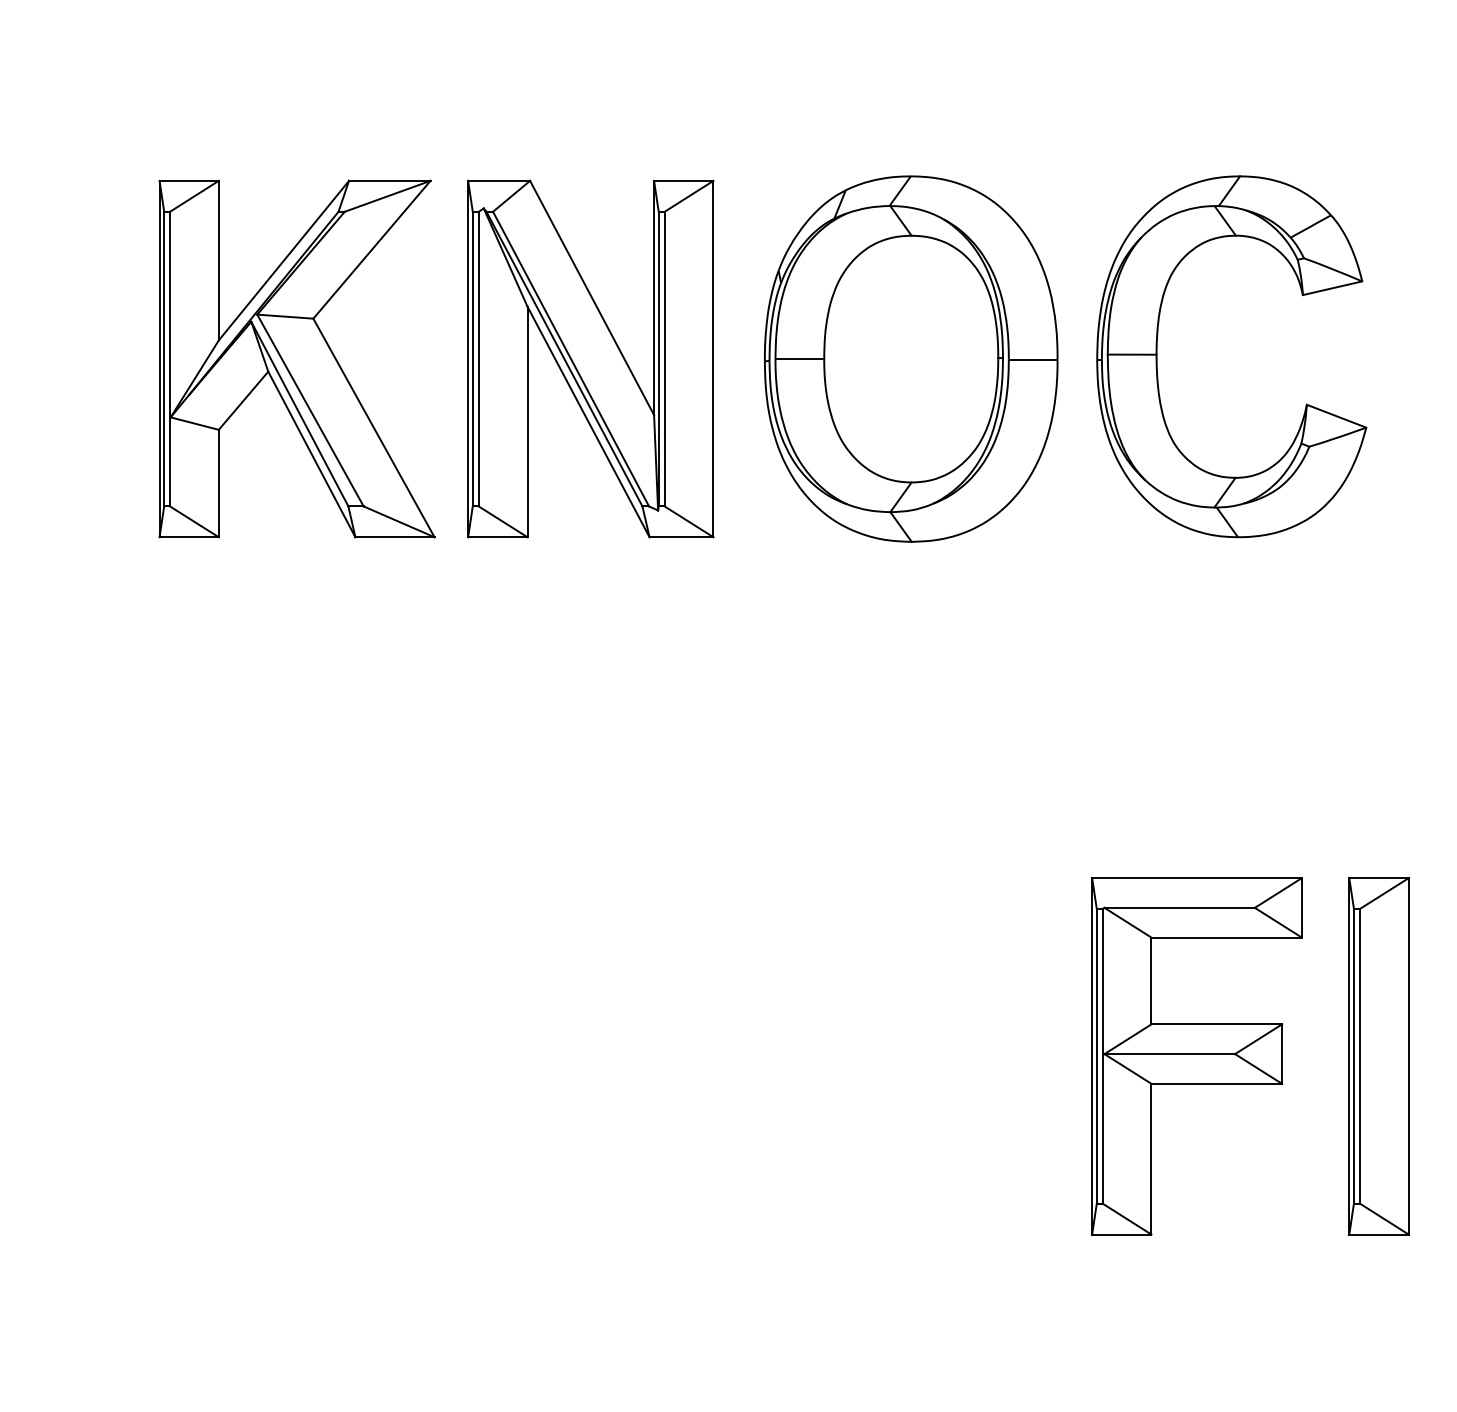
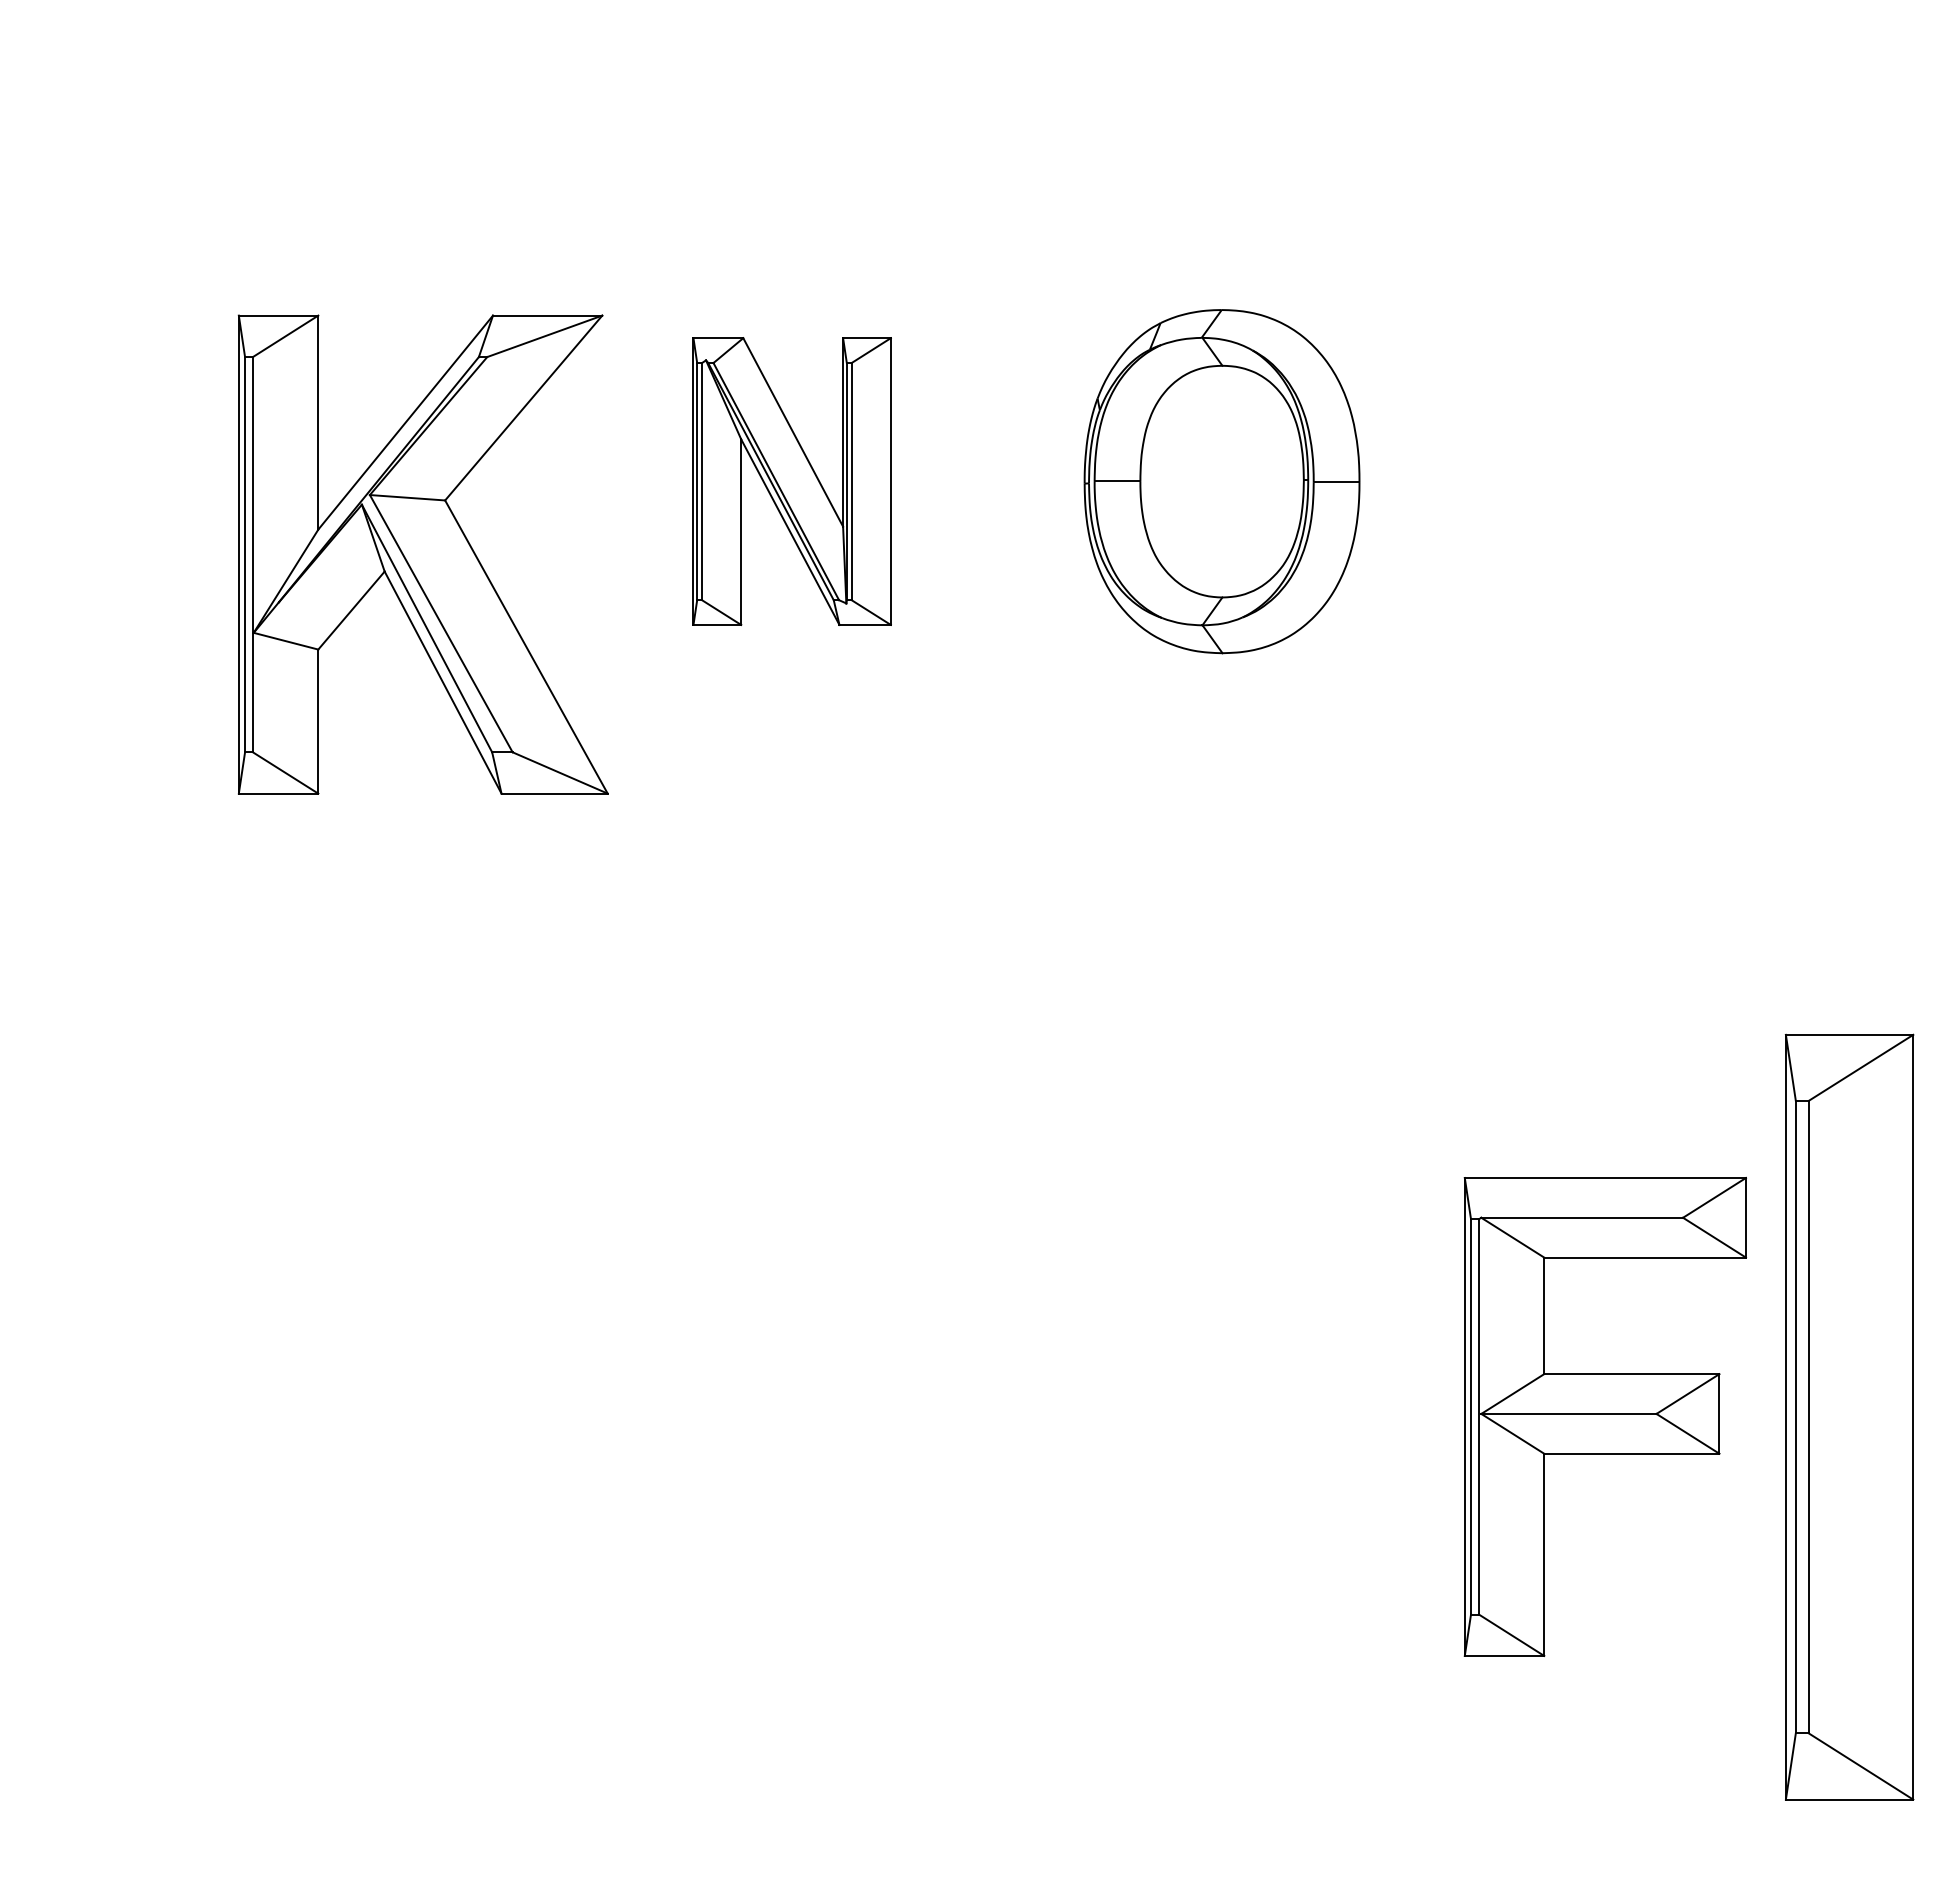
part: (1157, 356) -> (1552, 478), removed
part: (296, 358) -> (422, 554), moved
part: (590, 358) -> (791, 481), size x0.6
part: (910, 358) -> (1221, 481), size x0.7
part: (1378, 1056) -> (1849, 1416), size x1.6

